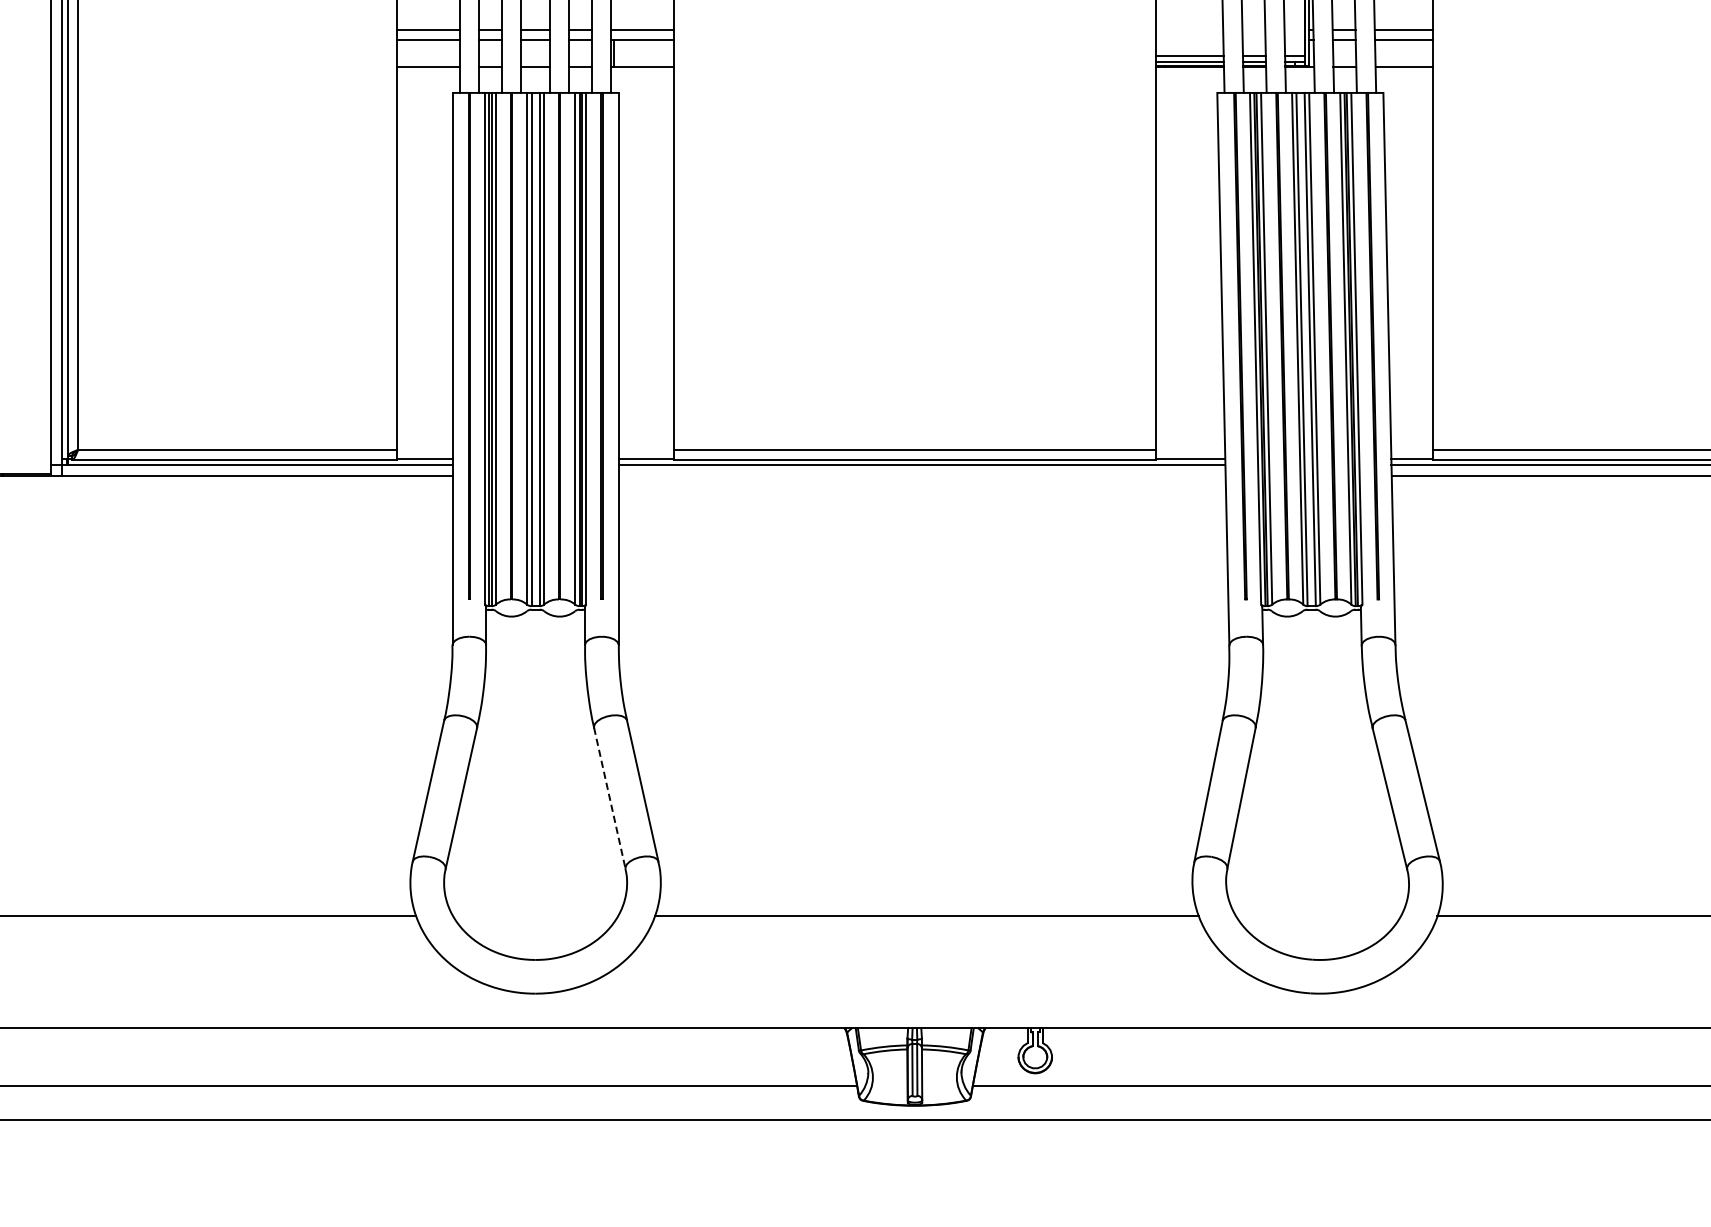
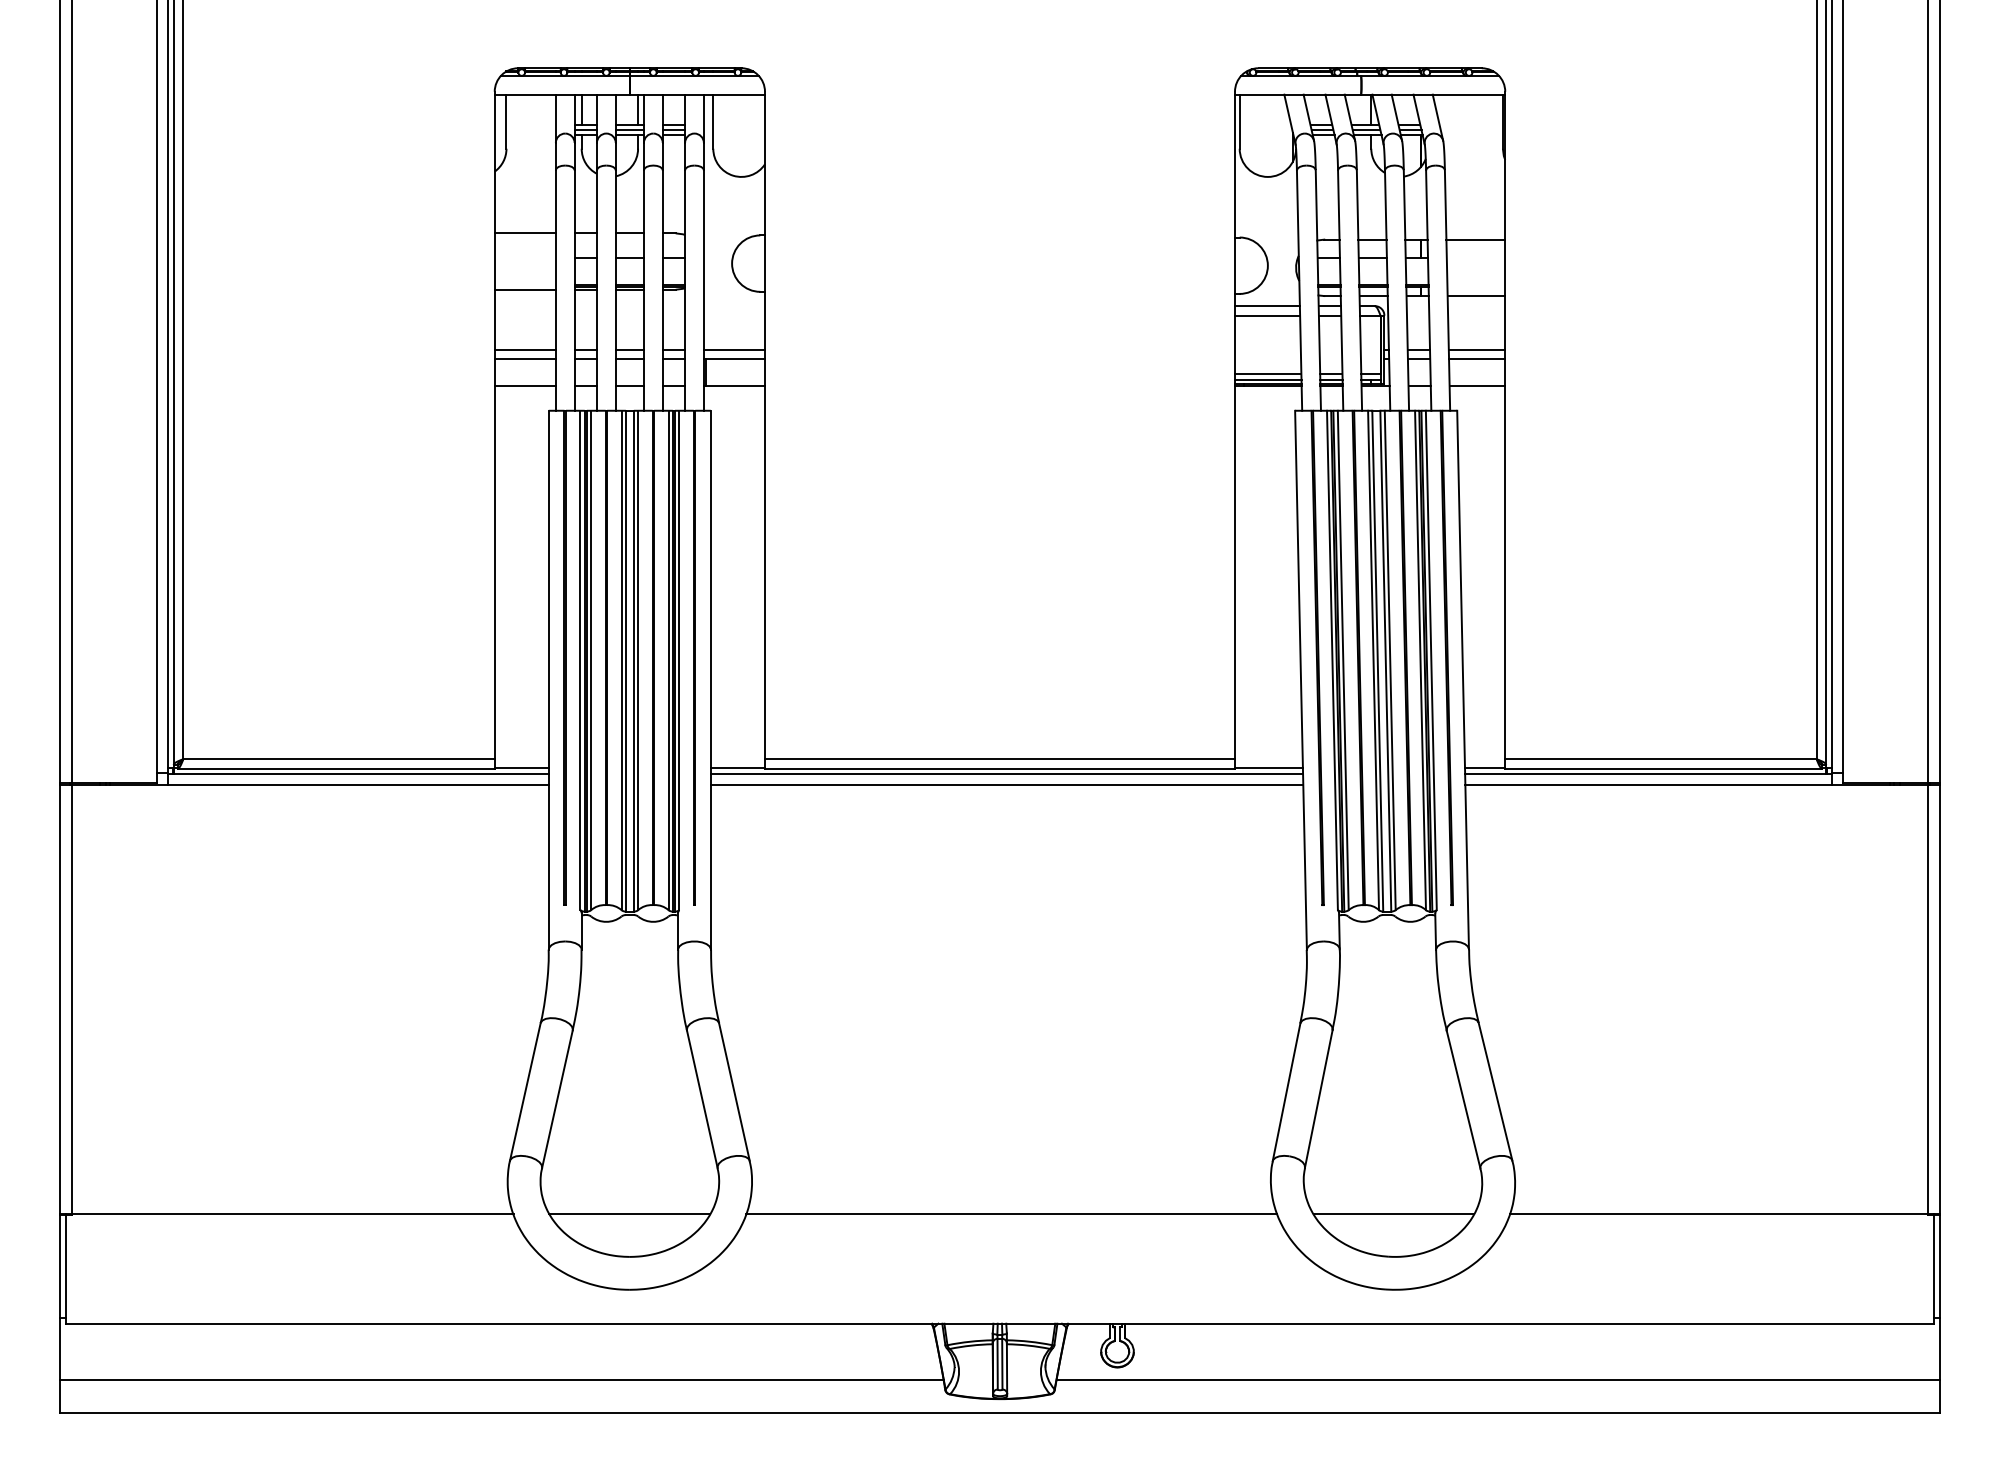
line: (921, 476) -> (1006, 785), added
line: (610, 798) -> (702, 1099), dashed -> solid
line: (535, 916) -> (629, 1214), added
line: (1318, 916) -> (1393, 1214), added

